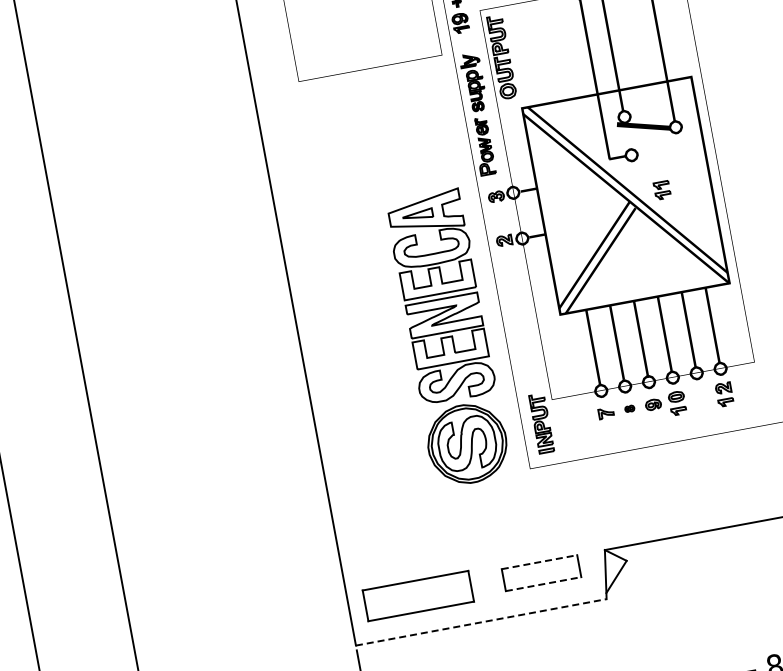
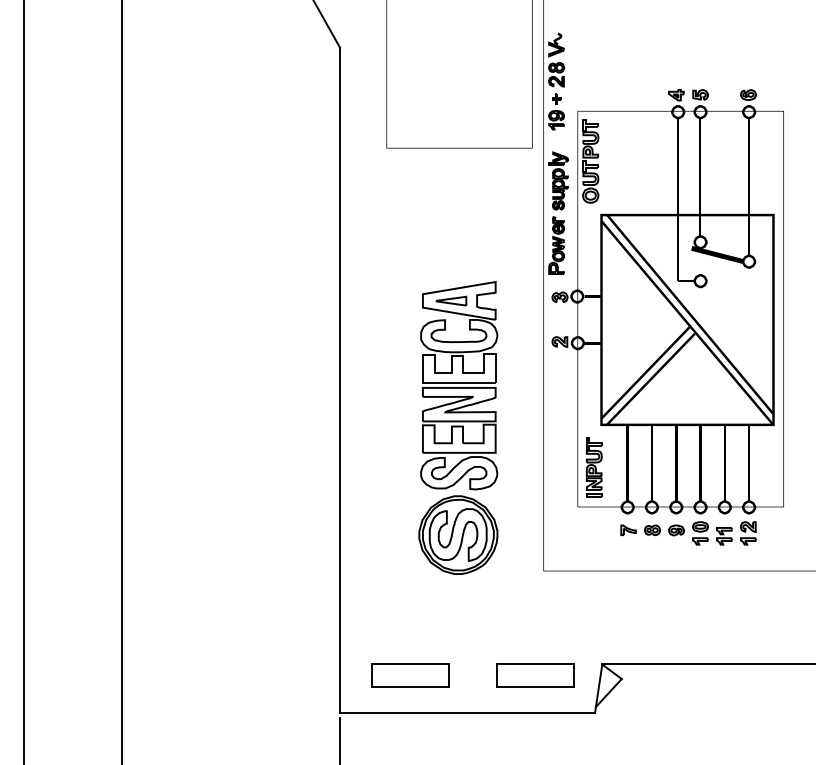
part: (662, 190) -> (724, 536), moved
part: (447, 338) -> (458, 427), moved
part: (629, 408) -> (652, 529), size x1.67
part: (541, 423) -> (594, 467), moved
line: (540, 562) -> (536, 664), dashed -> solid
line: (544, 583) -> (536, 686), dashed -> solid
part: (418, 595) -> (410, 675), size x0.71
line: (482, 622) -> (468, 713), dashed -> solid

